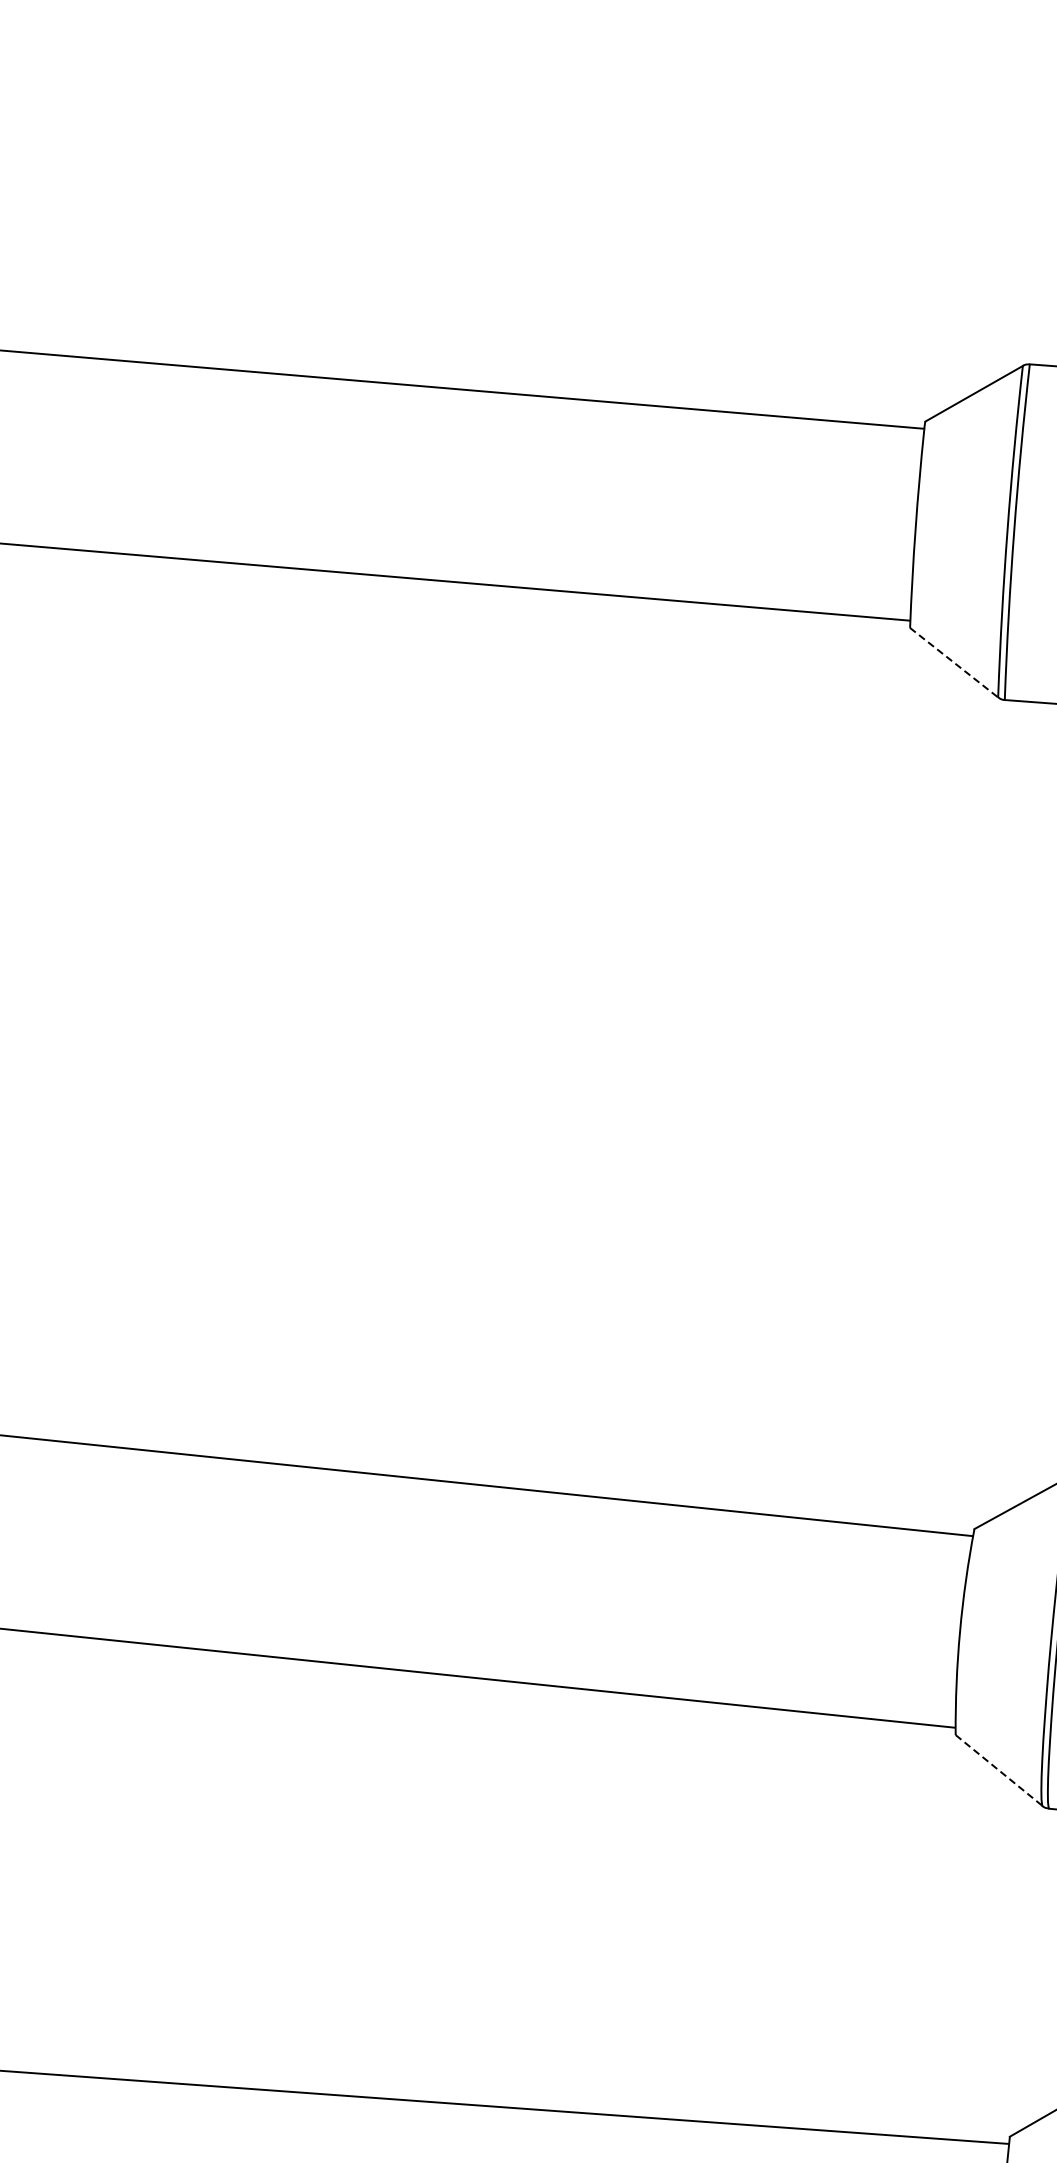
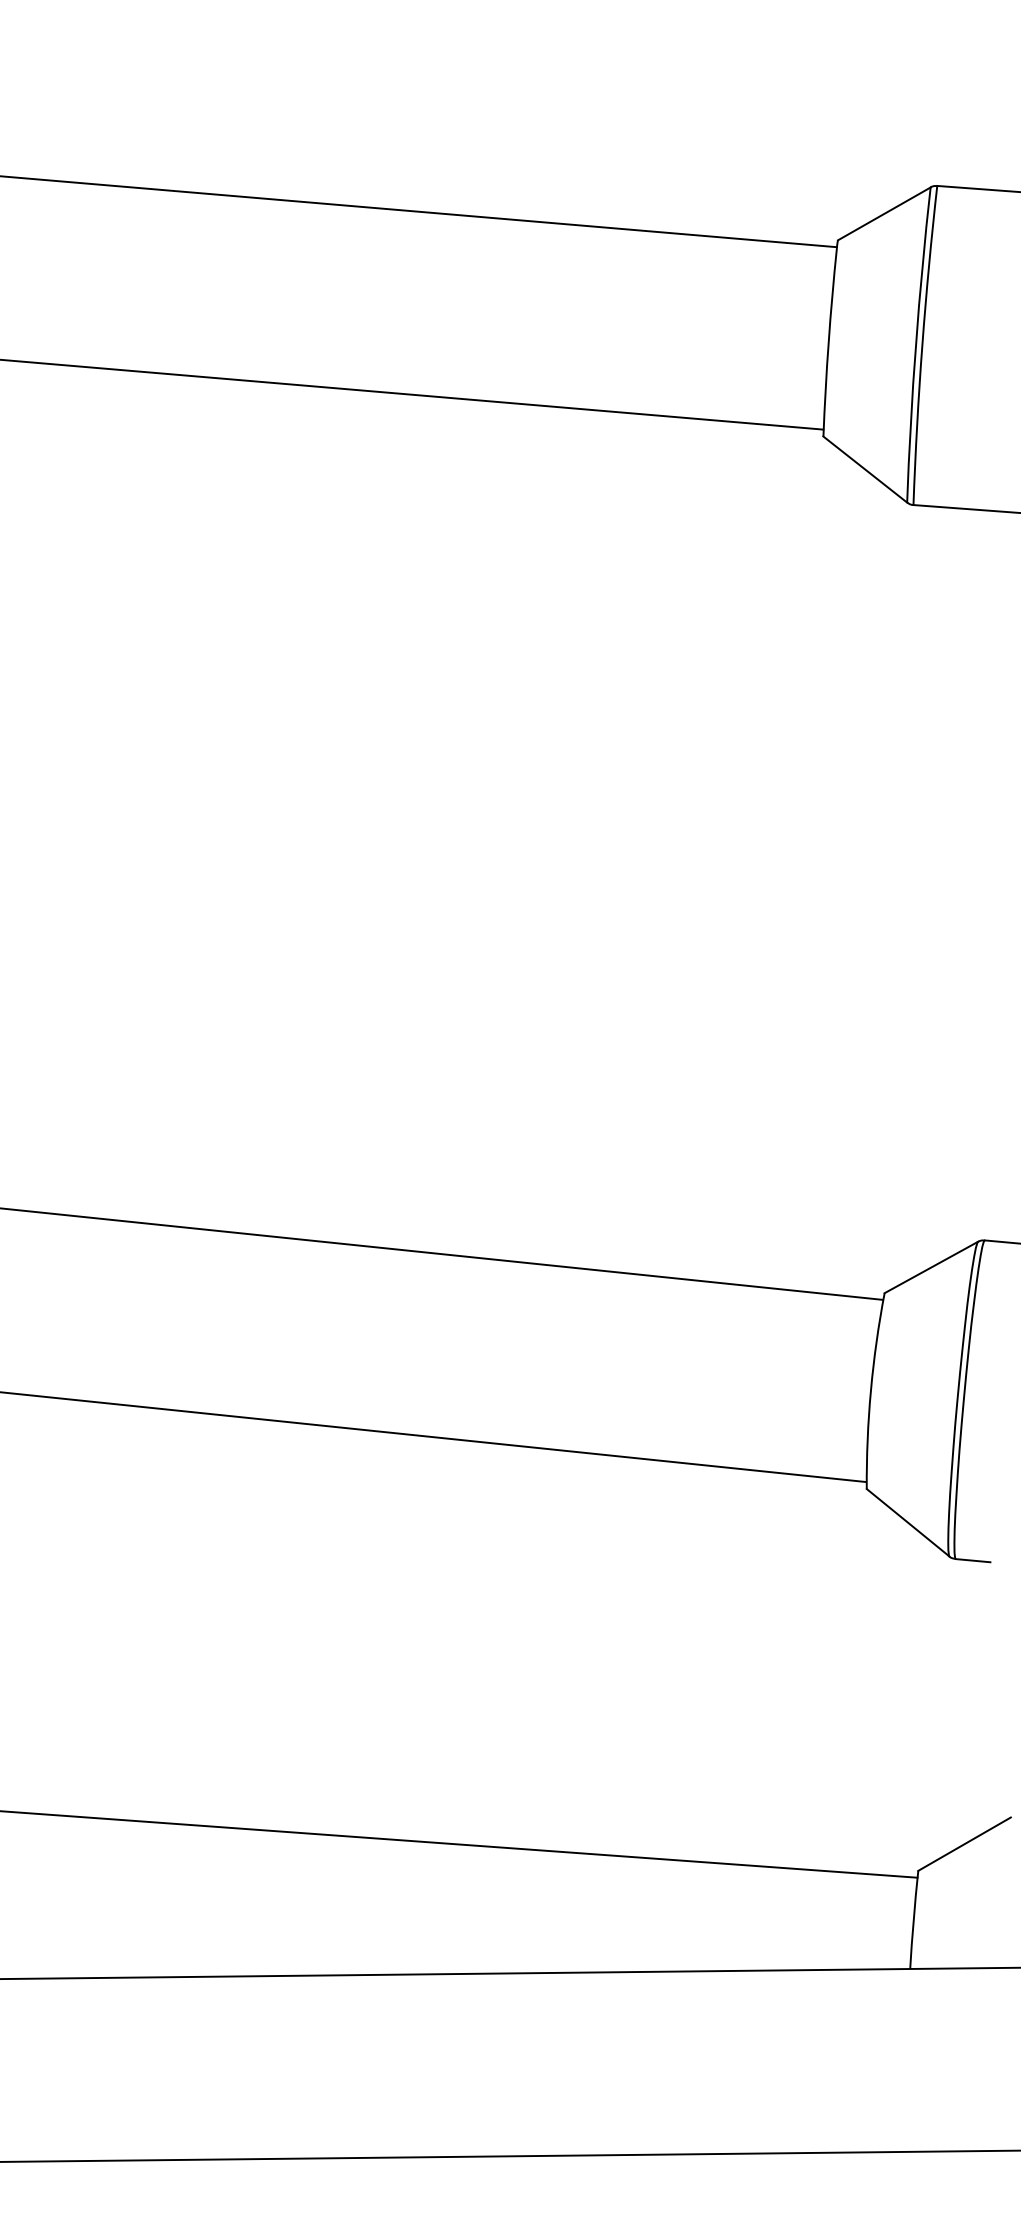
line: (954, 662) -> (865, 469), dashed -> solid
line: (999, 1771) -> (908, 1523), dashed -> solid

